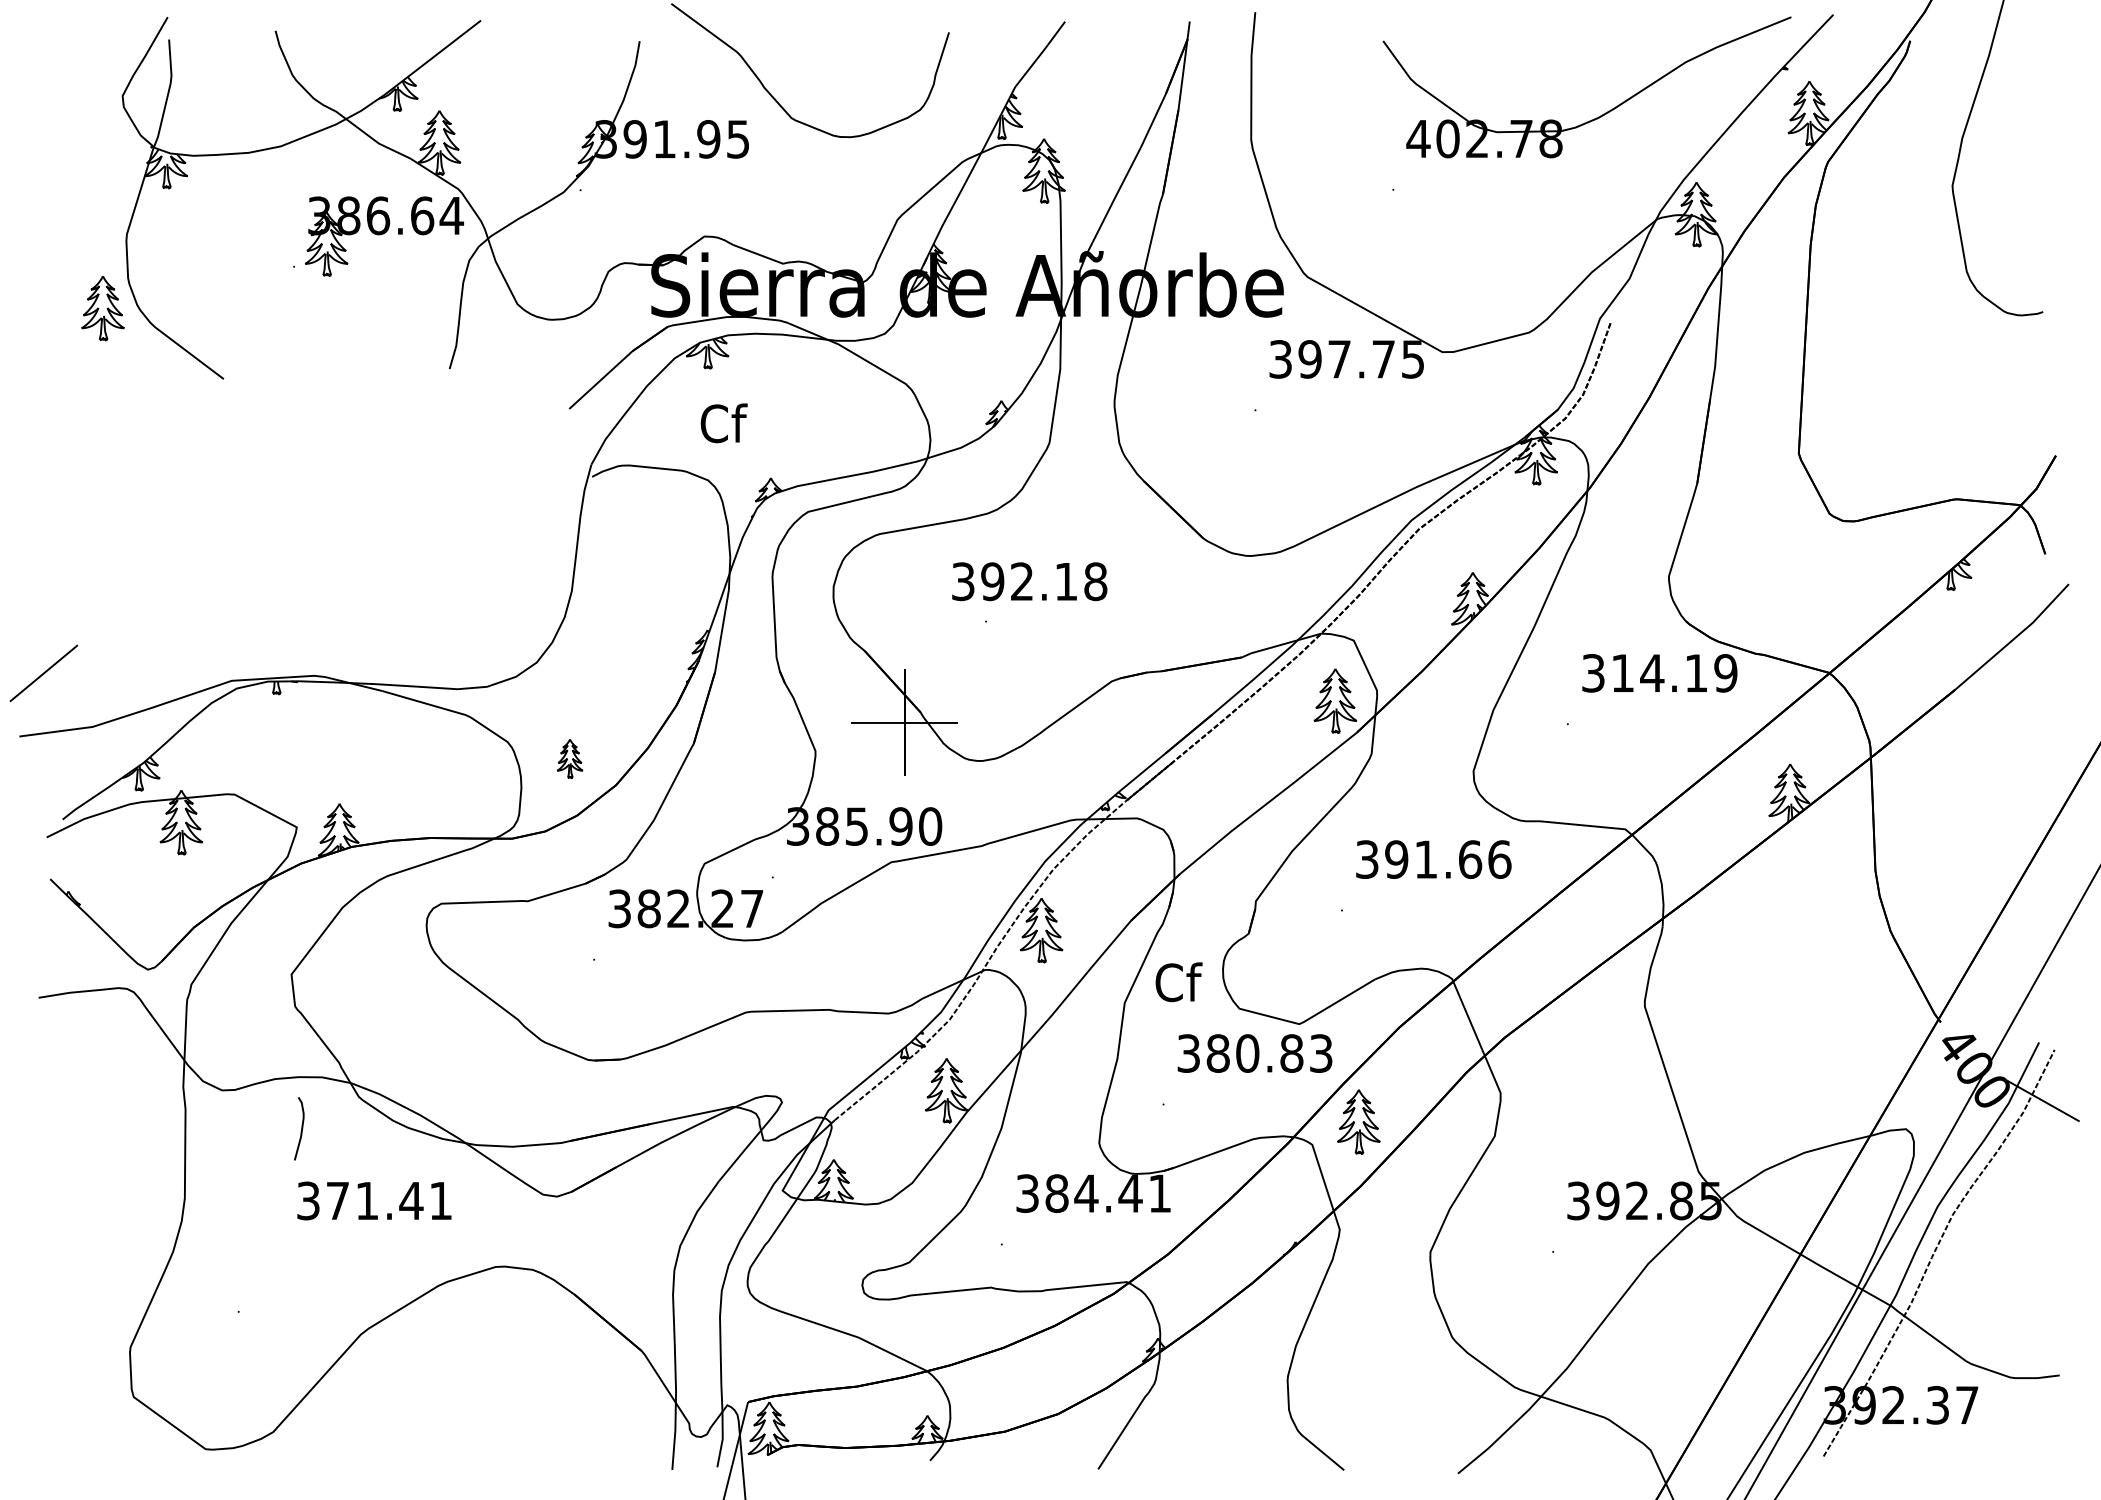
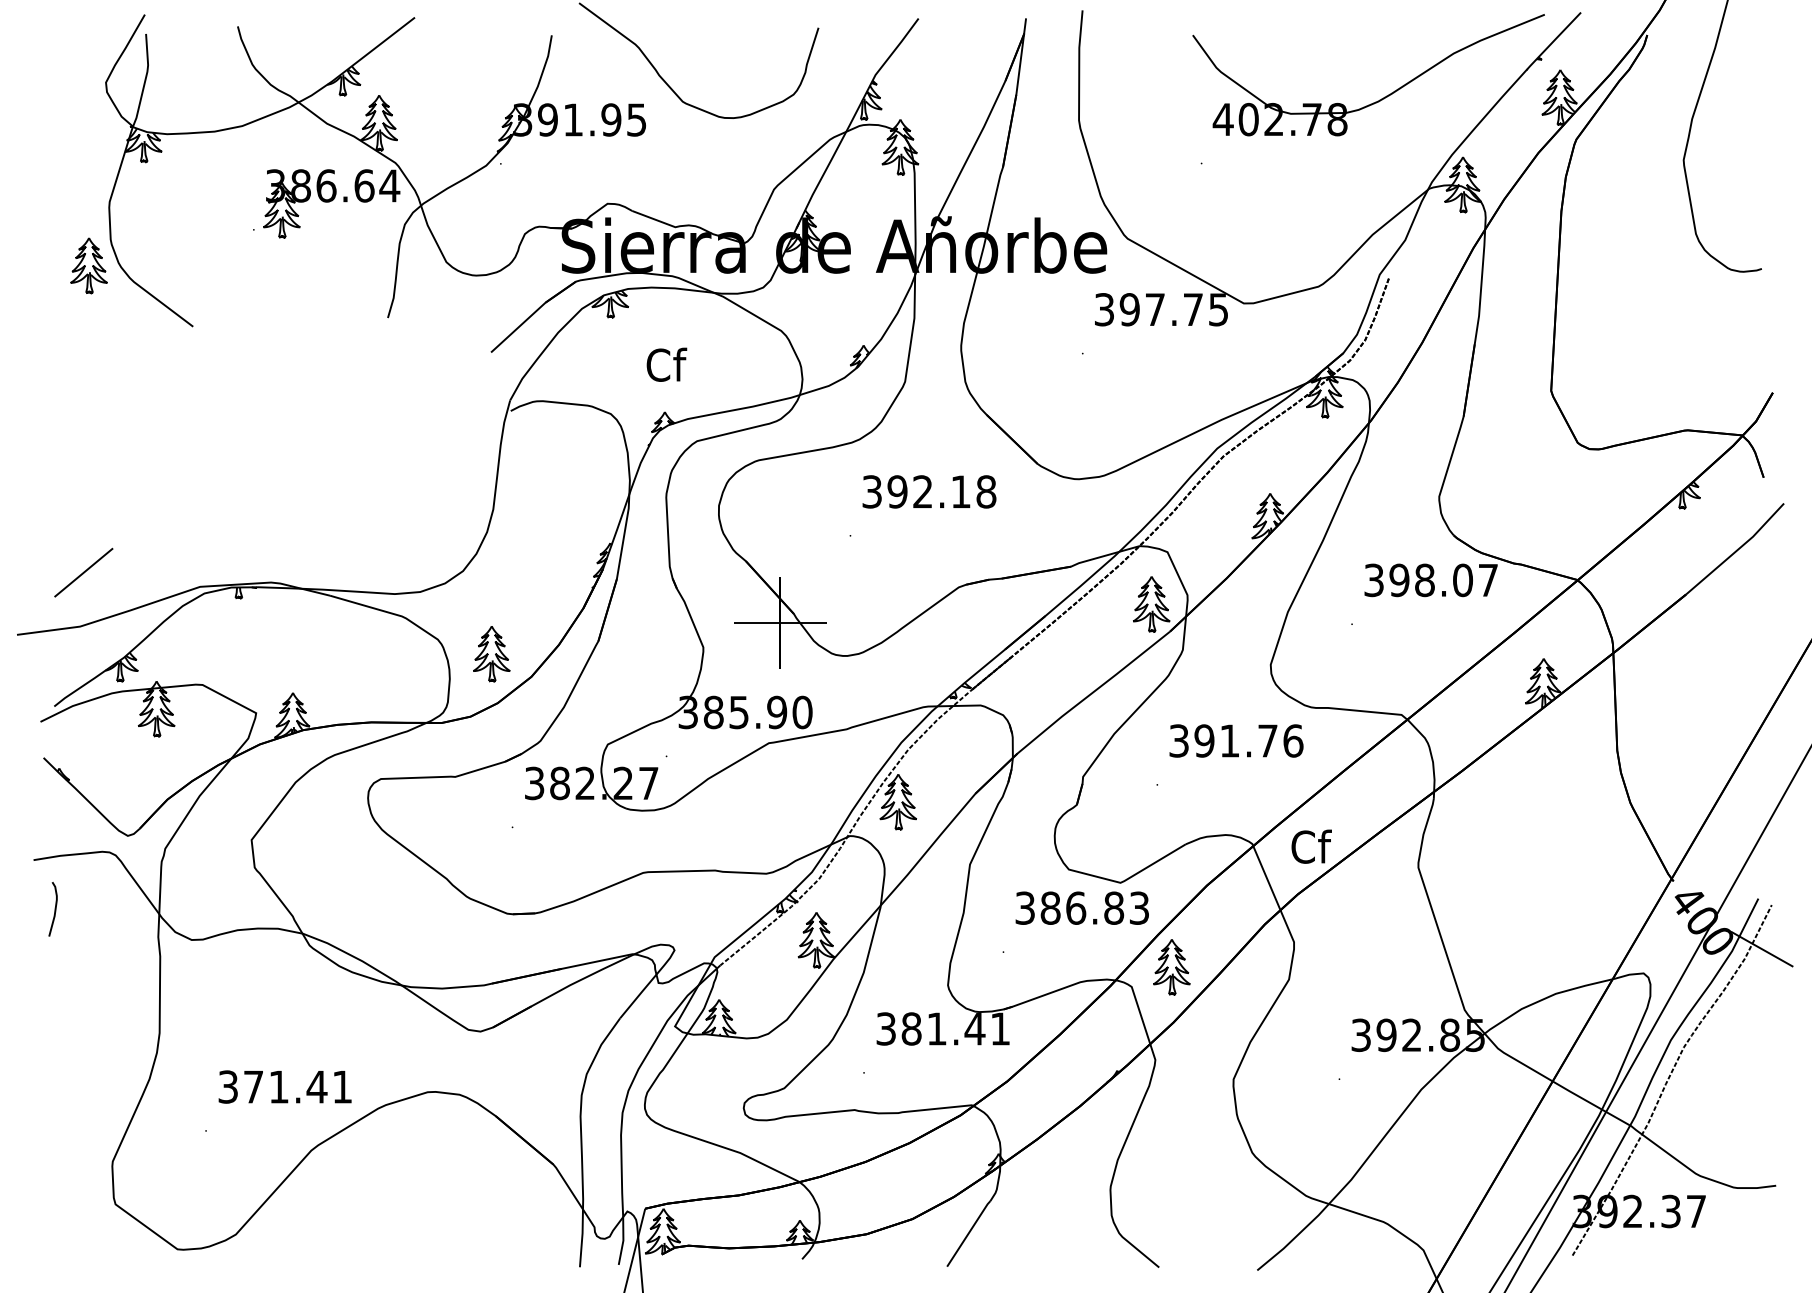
text: (723, 423) -> (666, 364), moved
text: (1029, 581) -> (929, 491), moved
line: (43, 673) -> (83, 572), moved
text: (1674, 673) -> (1444, 580), 314.19 -> 398.07
part: (569, 758) -> (491, 653), size x1.67
text: (1470, 859) -> (1268, 740), 391.66 -> 391.76
text: (1178, 982) -> (1311, 846), moved
text: (1247, 1053) -> (1075, 908), 380.83 -> 386.83
curve: (301, 1128) -> (55, 909), moved
text: (1086, 1193) -> (937, 1028), 384.41 -> 381.41
text: (374, 1200) -> (285, 1086), moved

